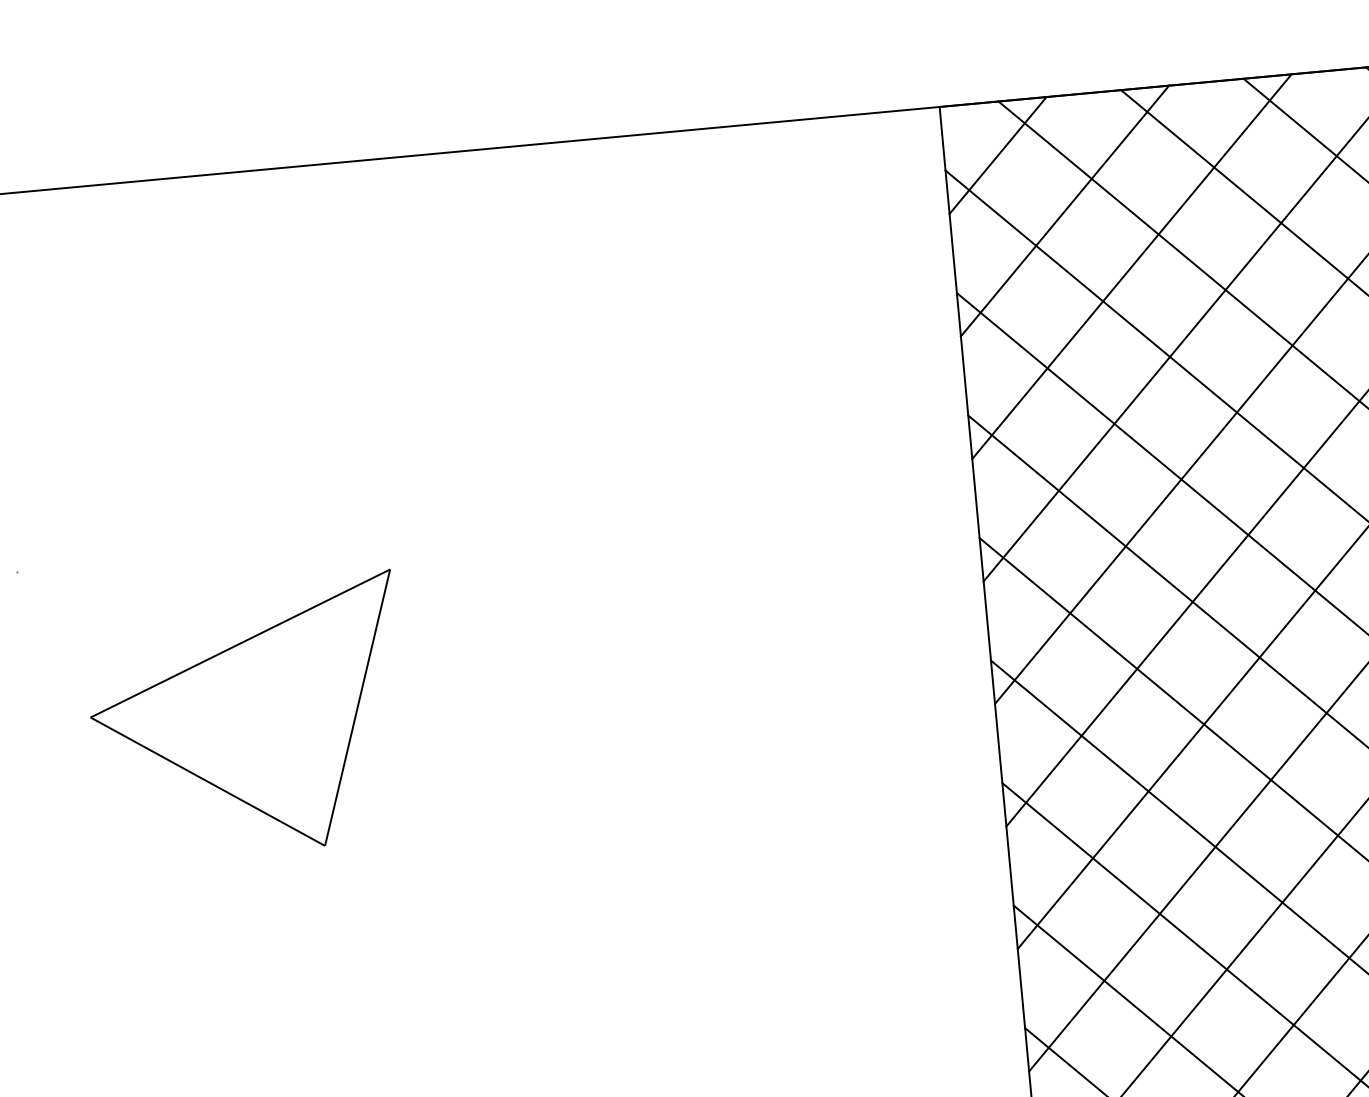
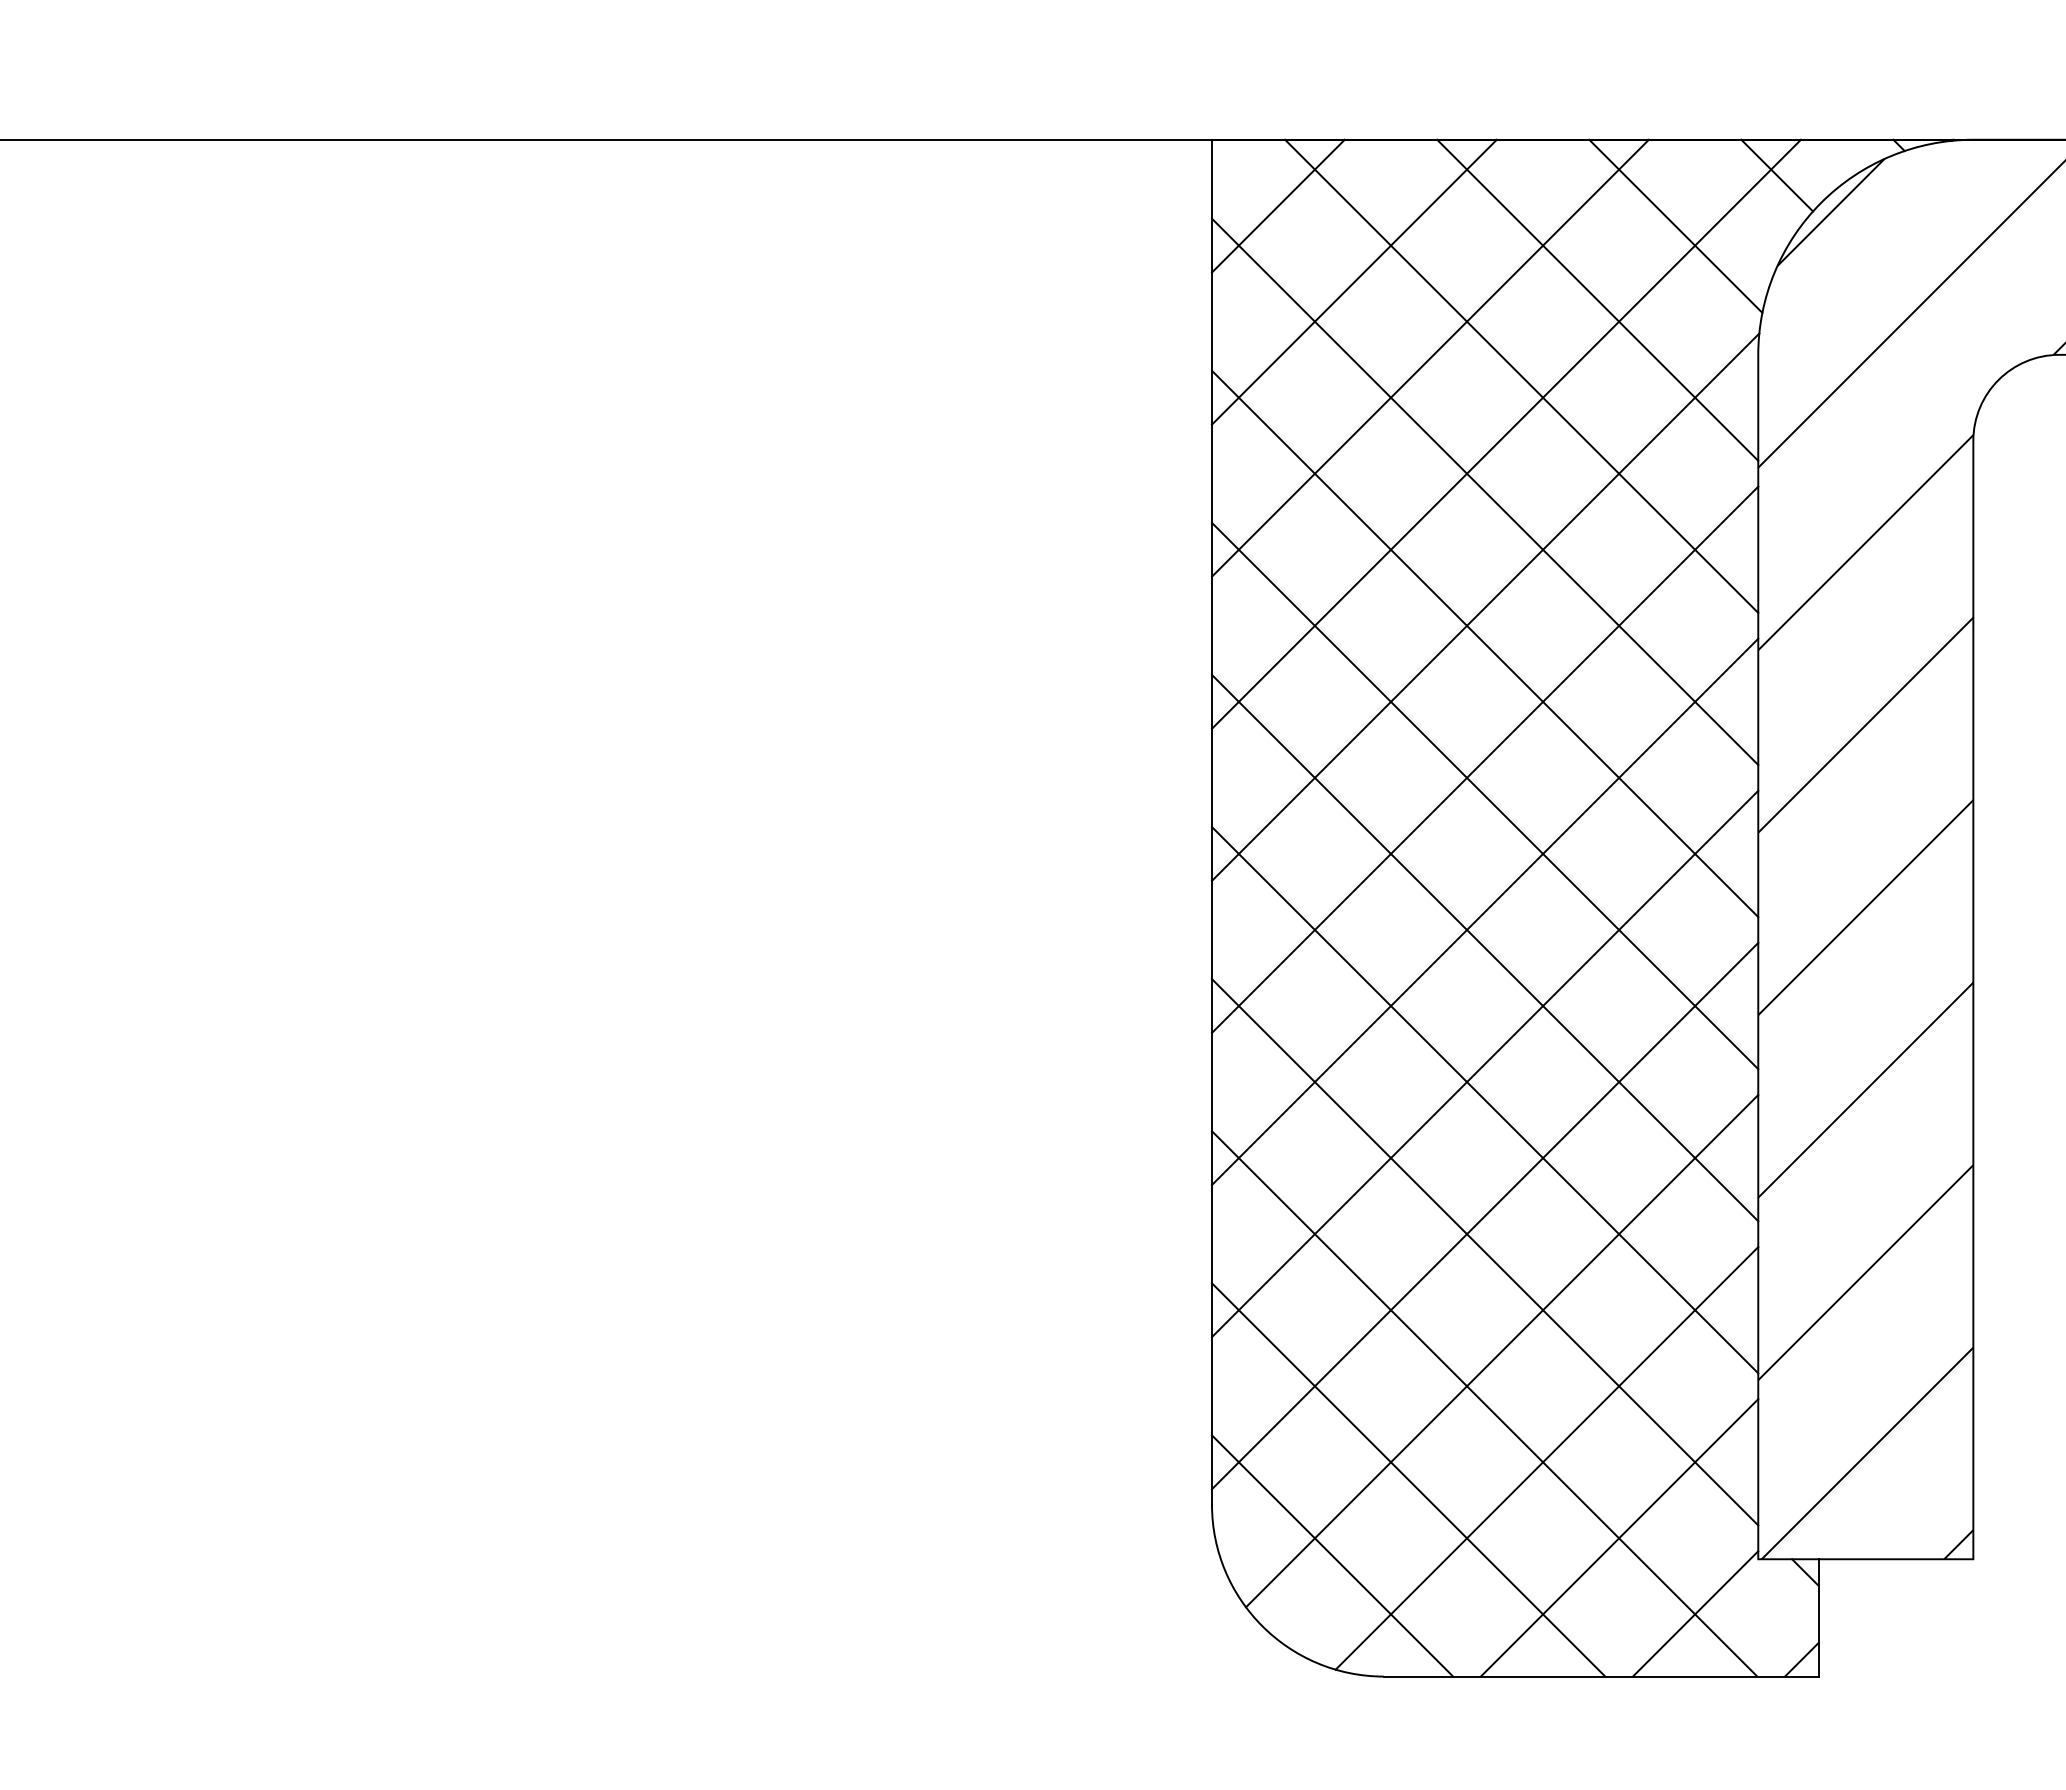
hatch: (215, 704) -> (252, 792), removed

